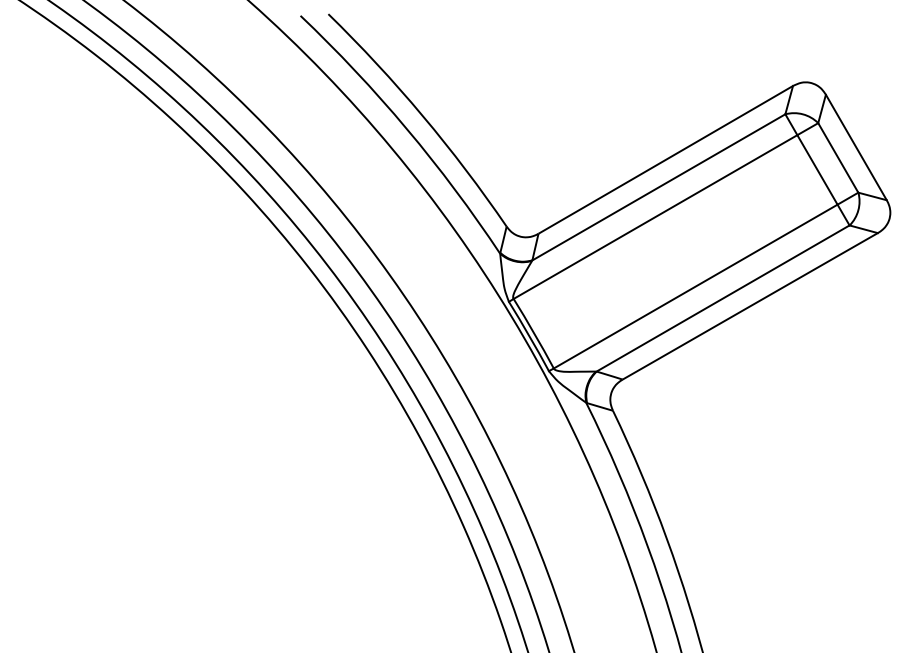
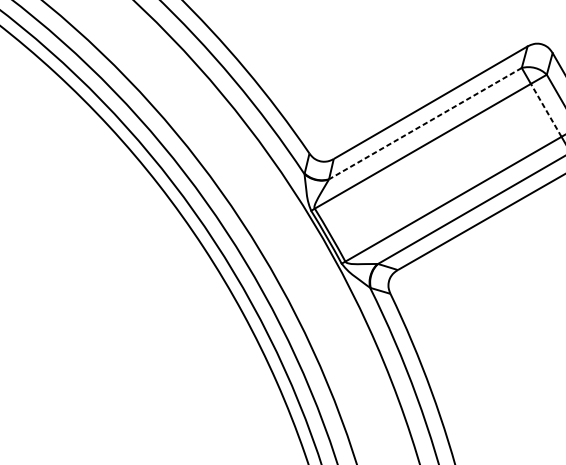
line: (817, 169) -> (546, 110), solid -> dashed
line: (658, 187) -> (425, 123), solid -> dashed

